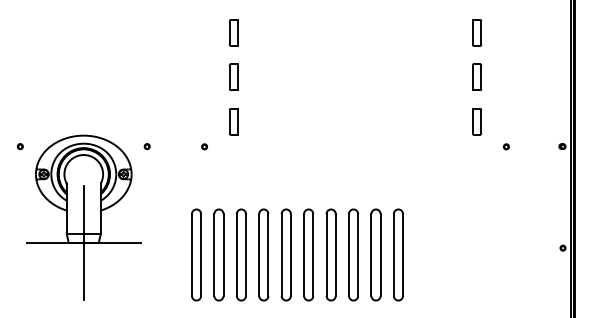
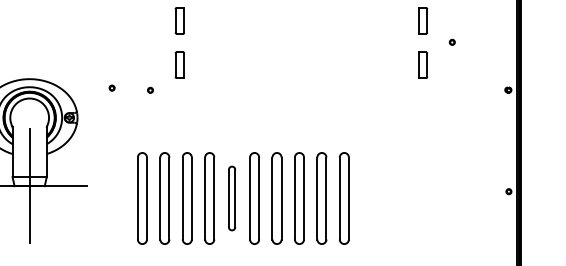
part: (146, 146) -> (111, 88), moved
part: (506, 146) -> (452, 42), moved
part: (285, 254) -> (231, 198), size x0.7

